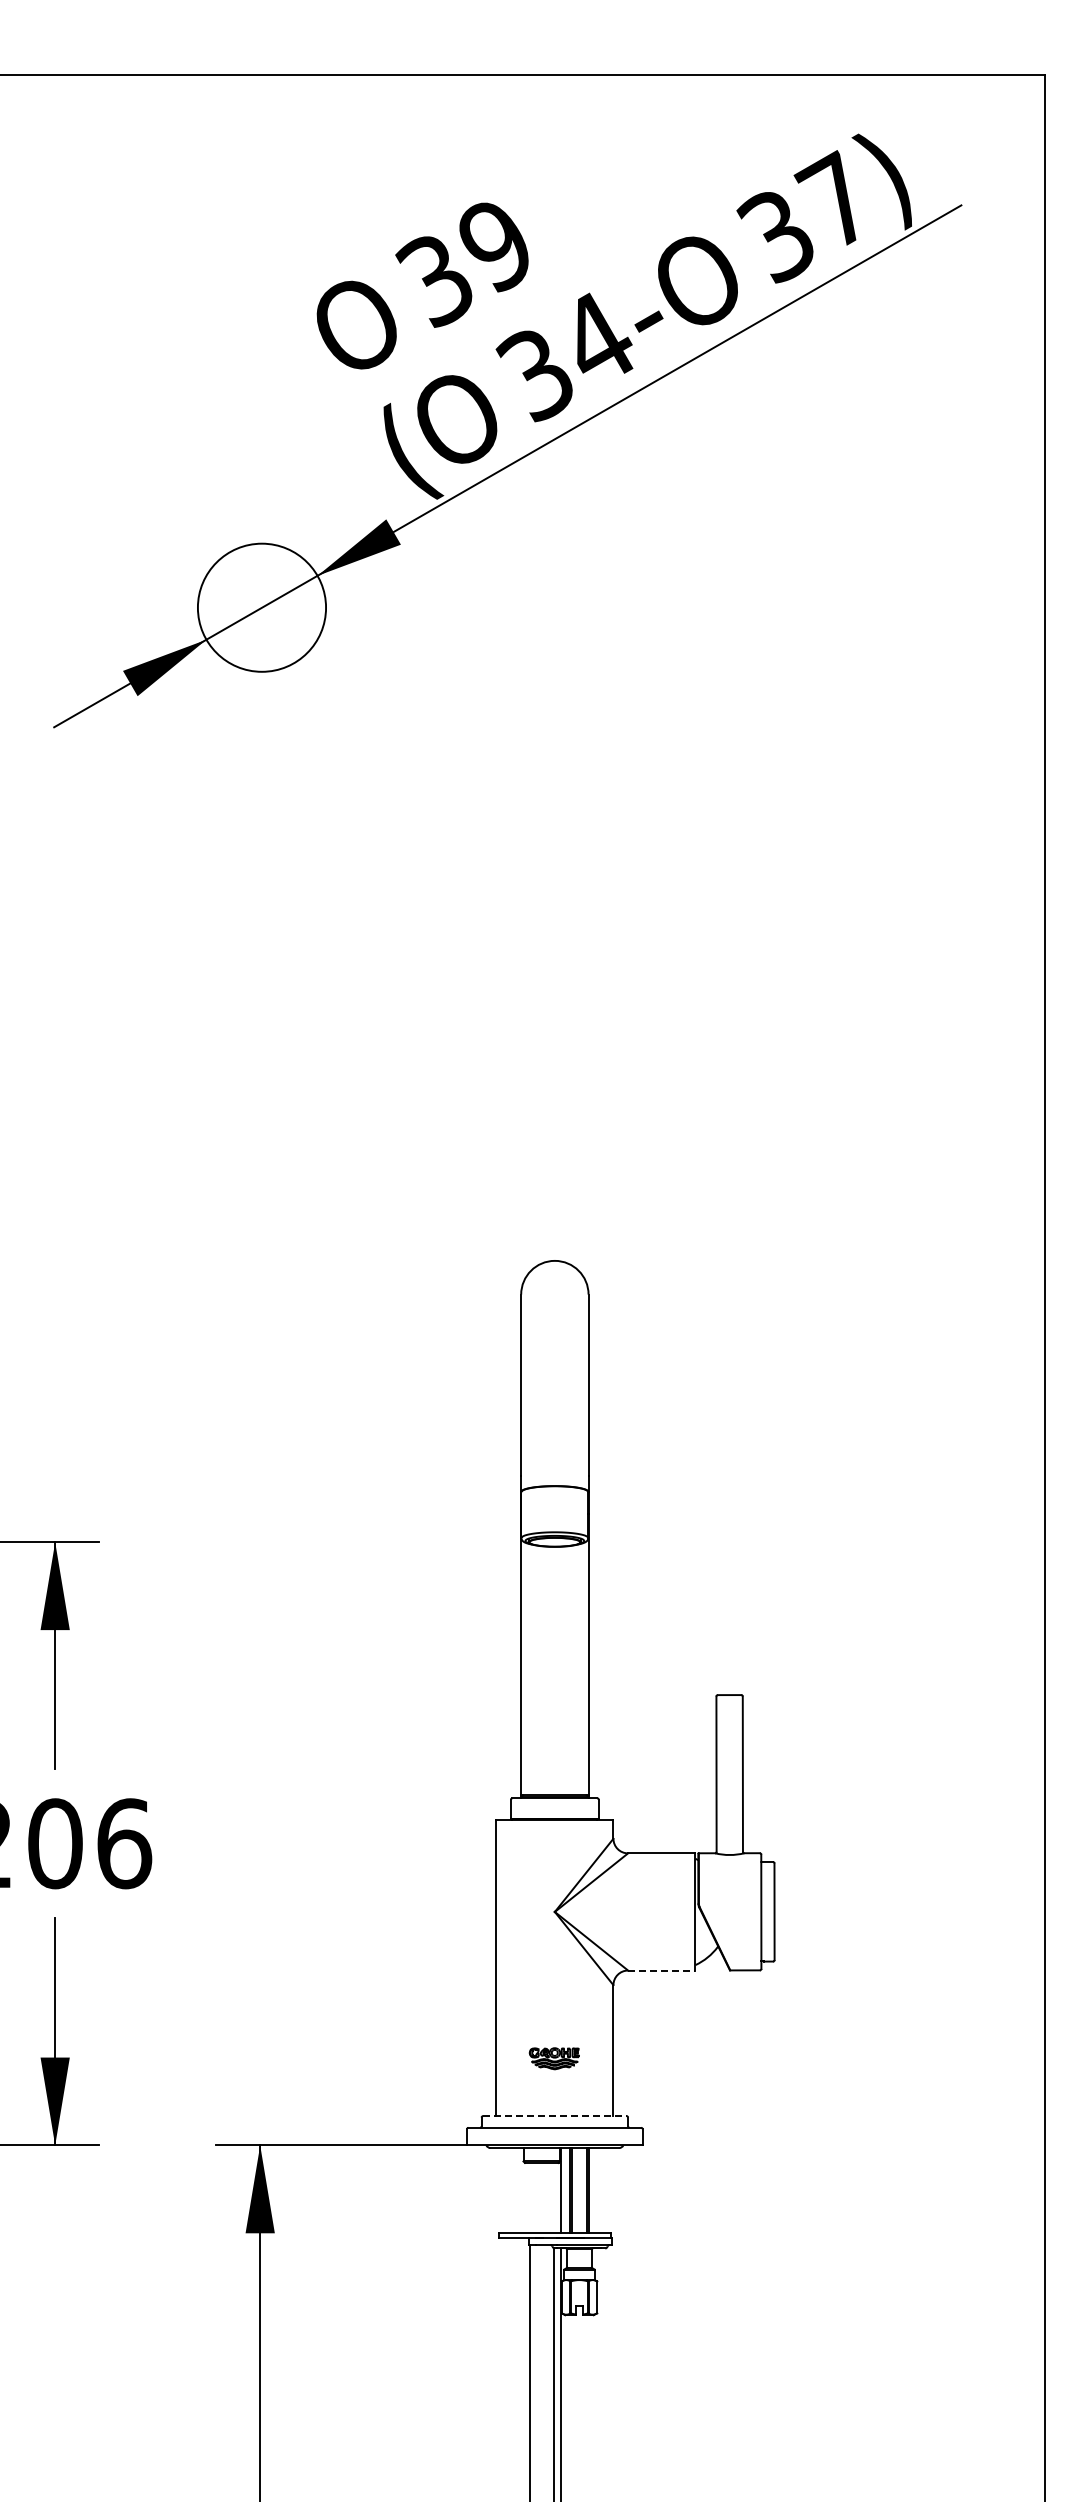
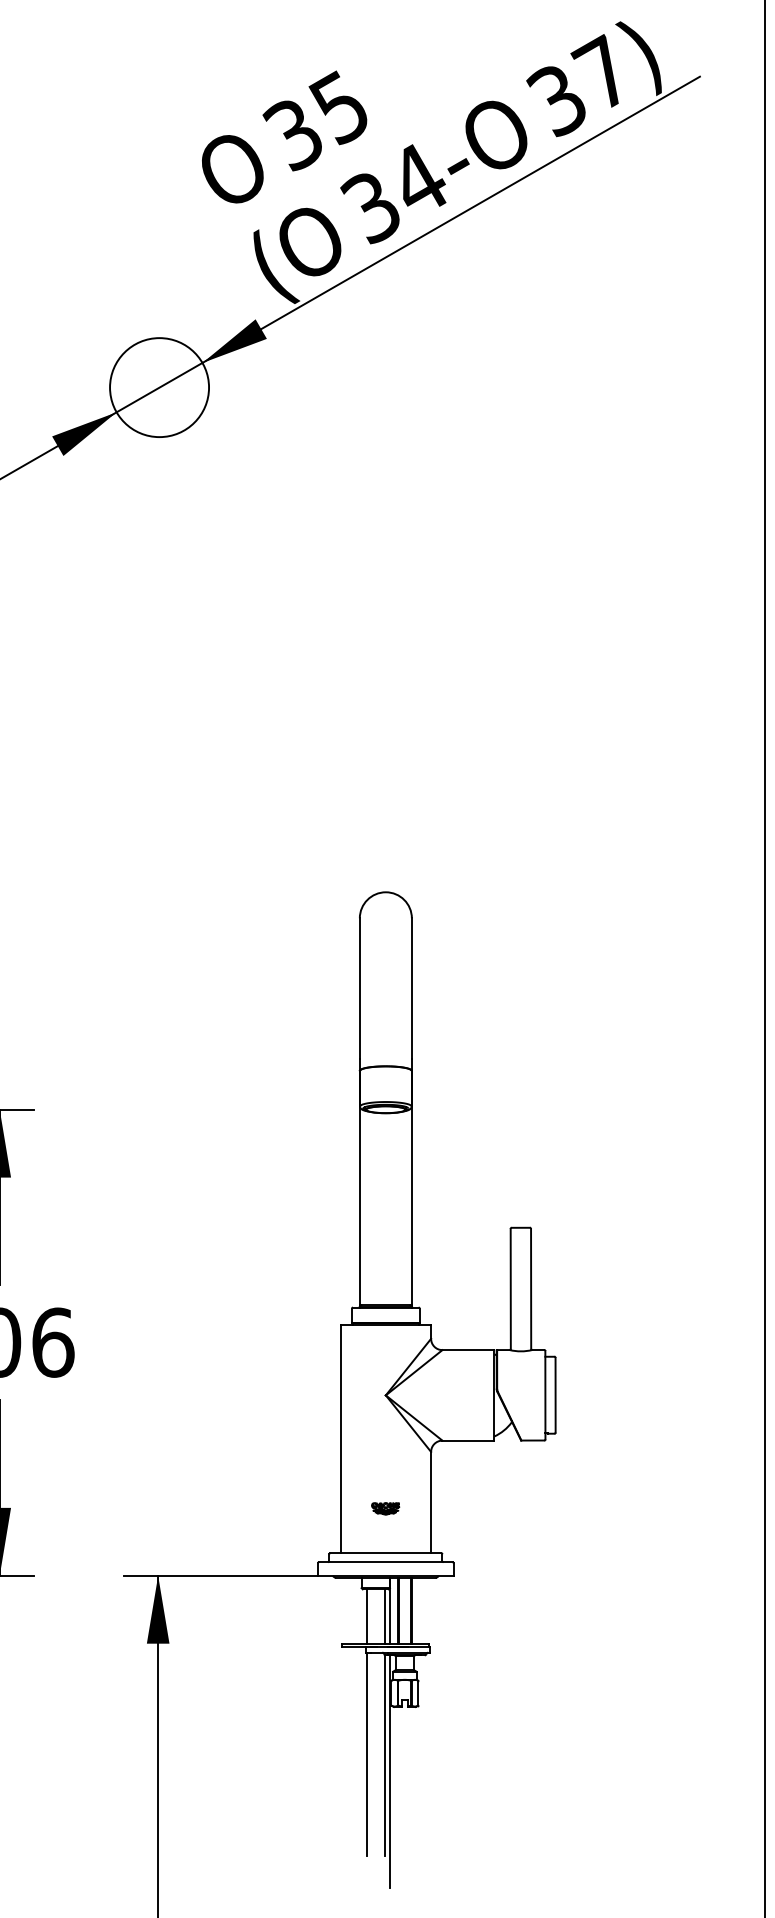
text: (492, 245) -> (337, 107), 39 -> 35
line: (661, 1970) -> (468, 1440), dashed -> solid
part: (554, 2058) -> (385, 1508), size x0.71
line: (554, 2116) -> (385, 1553), dashed -> solid
line: (530, 2197) -> (367, 1616), added
line: (553, 2197) -> (384, 1616), added

